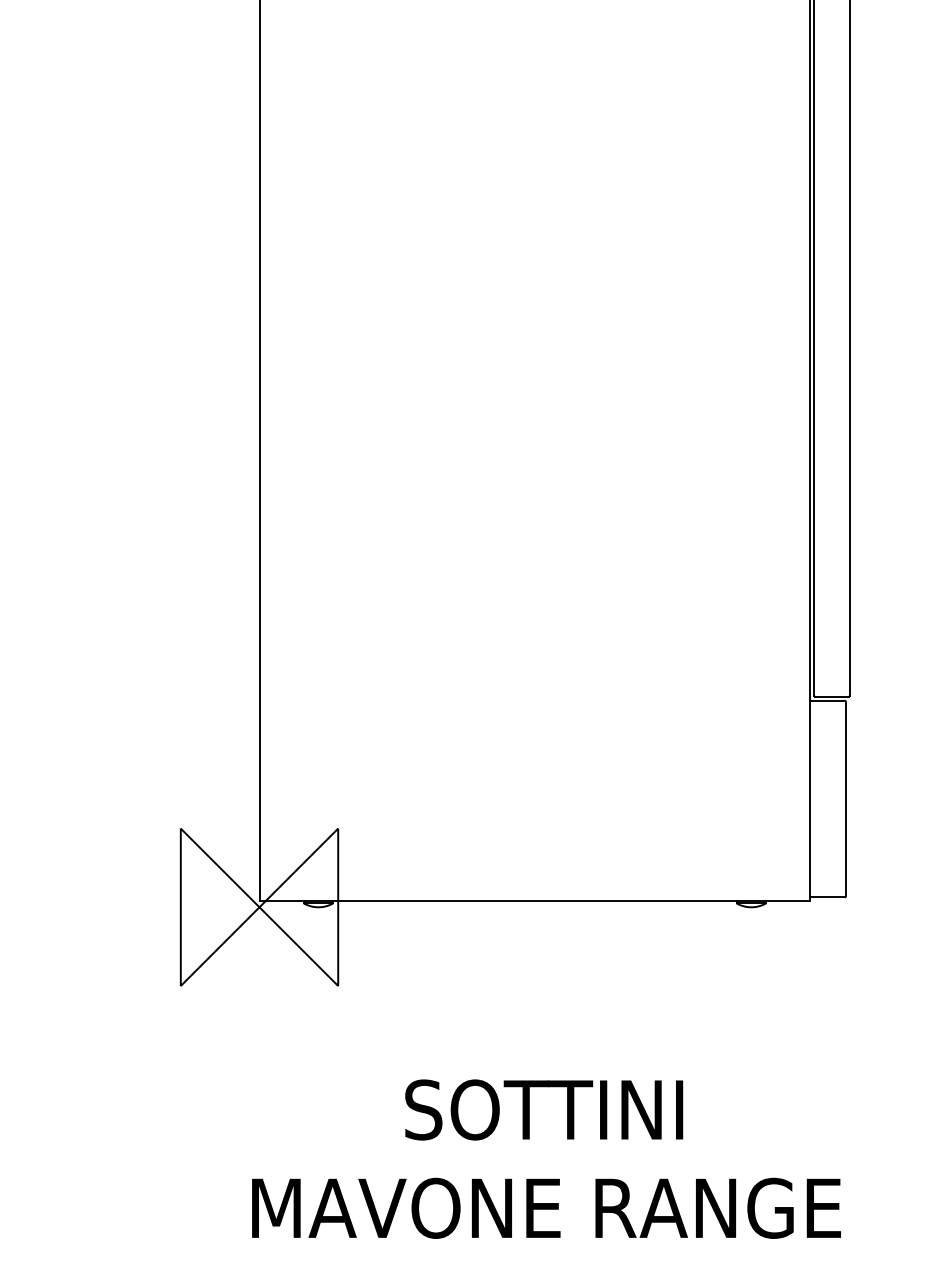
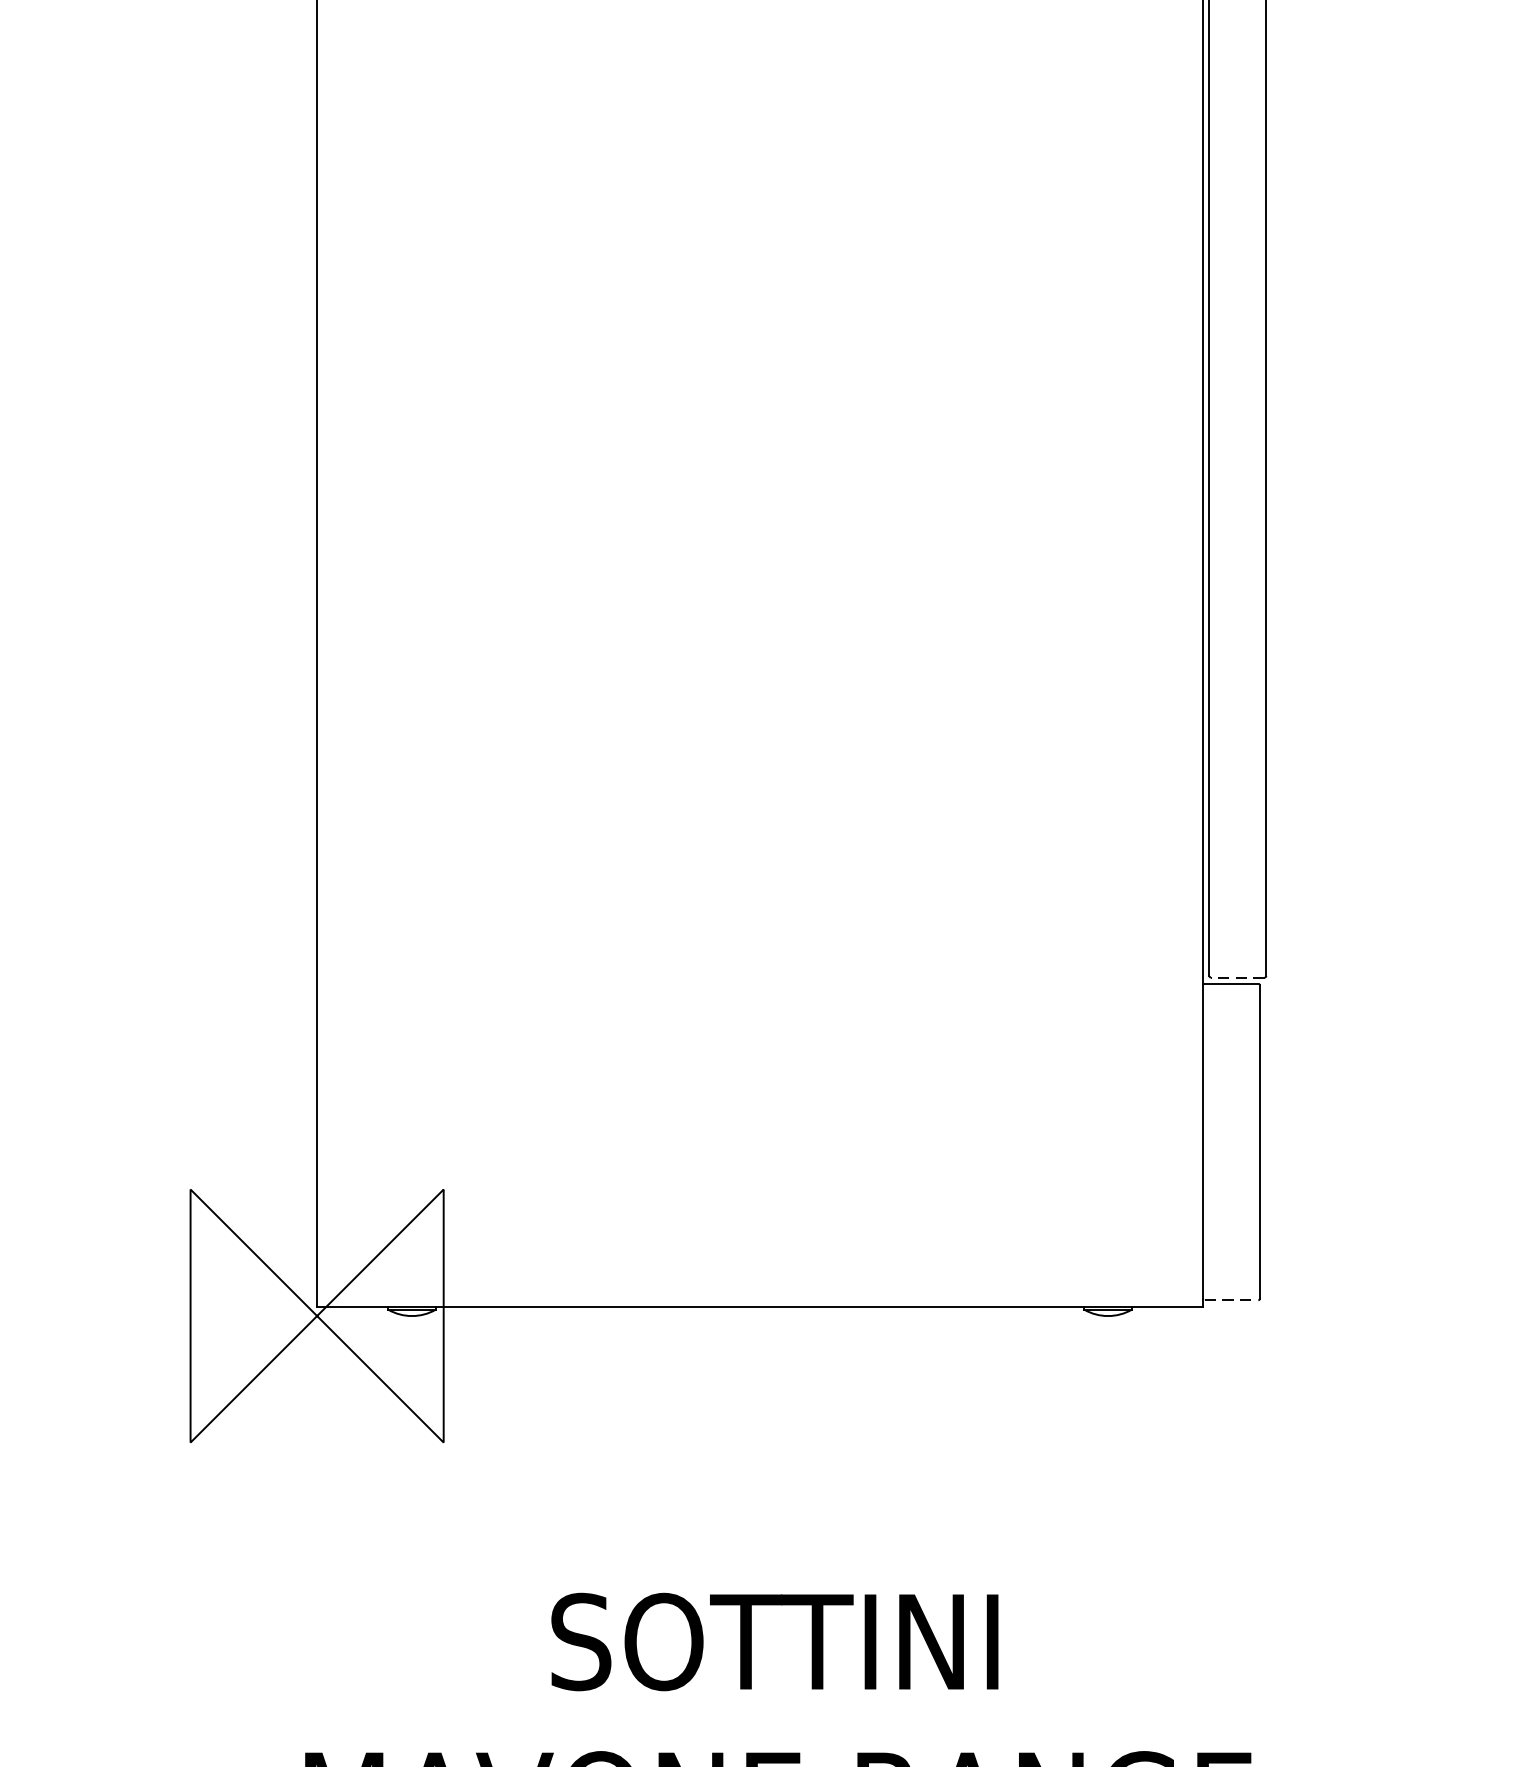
line: (832, 696) -> (1238, 977), solid -> dashed
line: (828, 897) -> (1232, 1300), solid -> dashed

